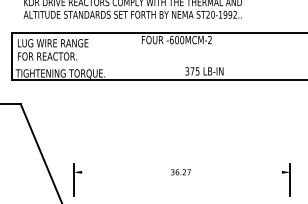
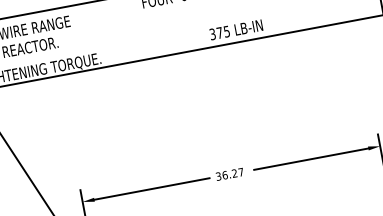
line: (124, 172) -> (152, 189), added
line: (239, 172) -> (310, 159), added

